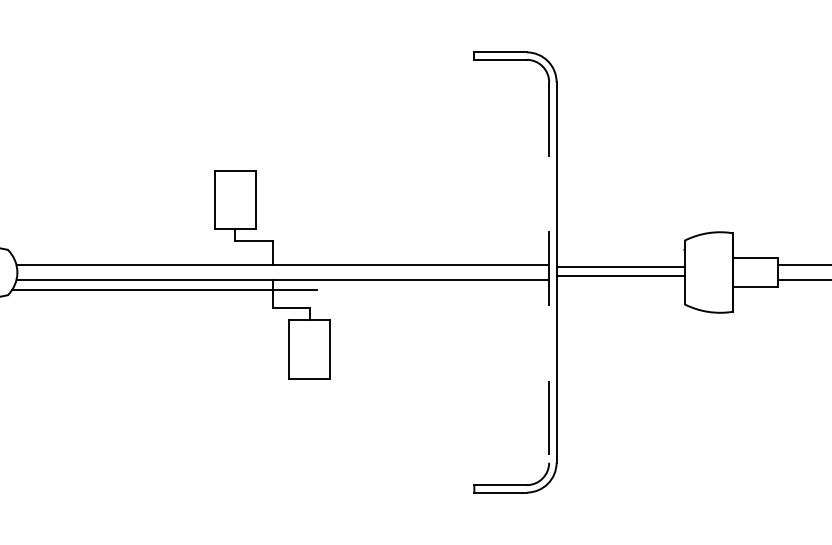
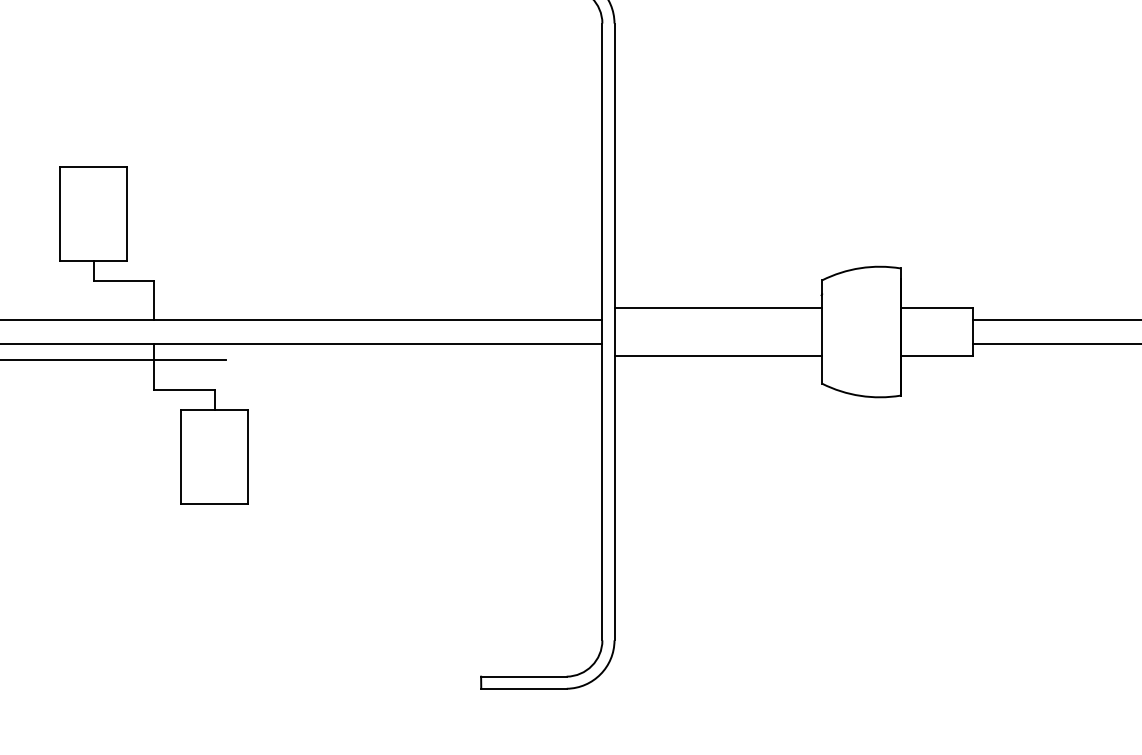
line: (620, 267) -> (718, 356), moved
line: (549, 272) -> (602, 331), dashed -> solid
line: (620, 275) -> (718, 307), moved

